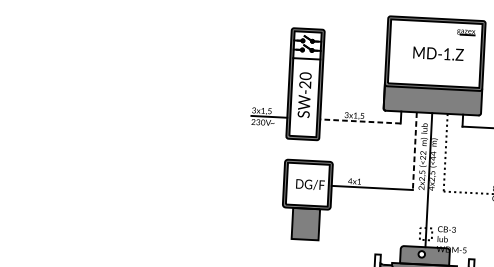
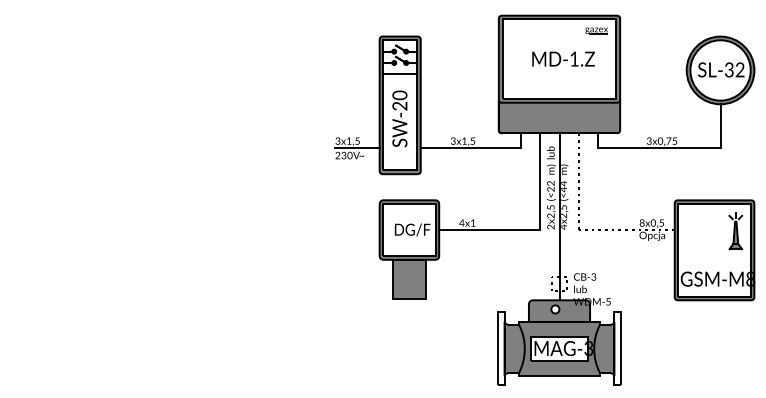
line: (360, 121) -> (470, 148), dashed -> solid
line: (414, 151) -> (540, 182), dashed -> solid

